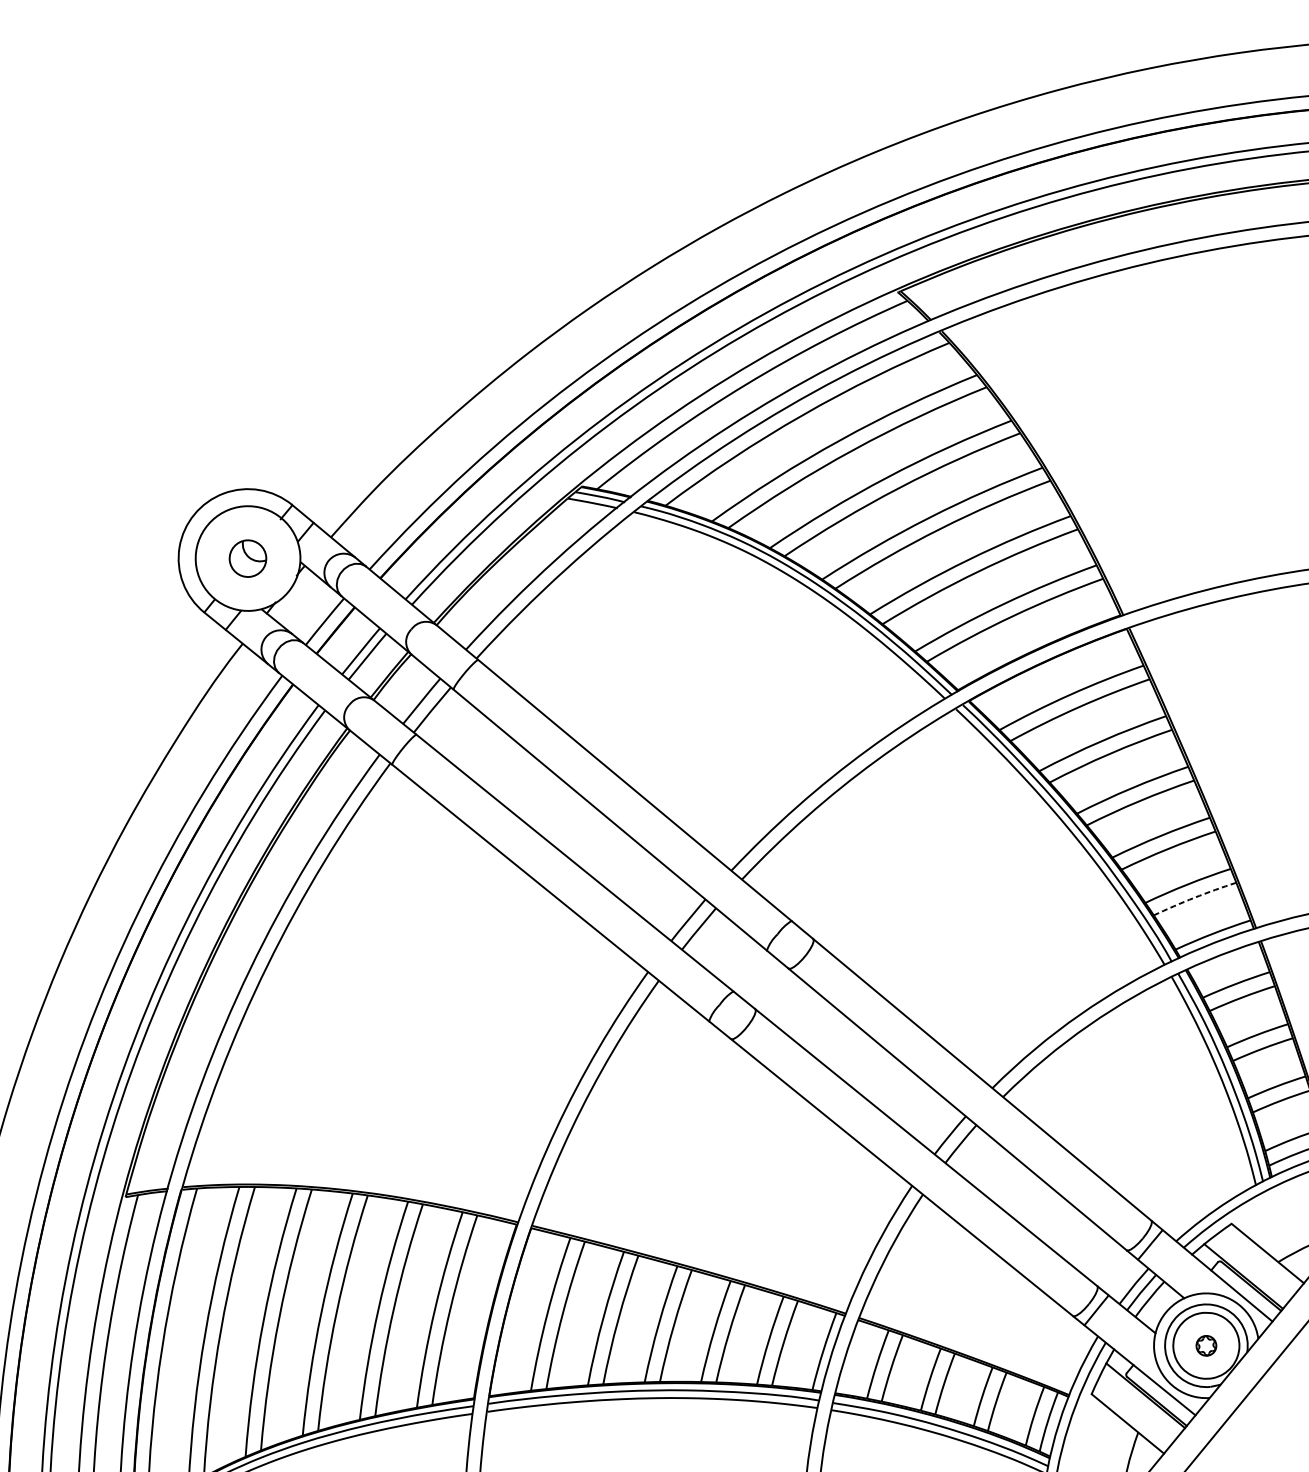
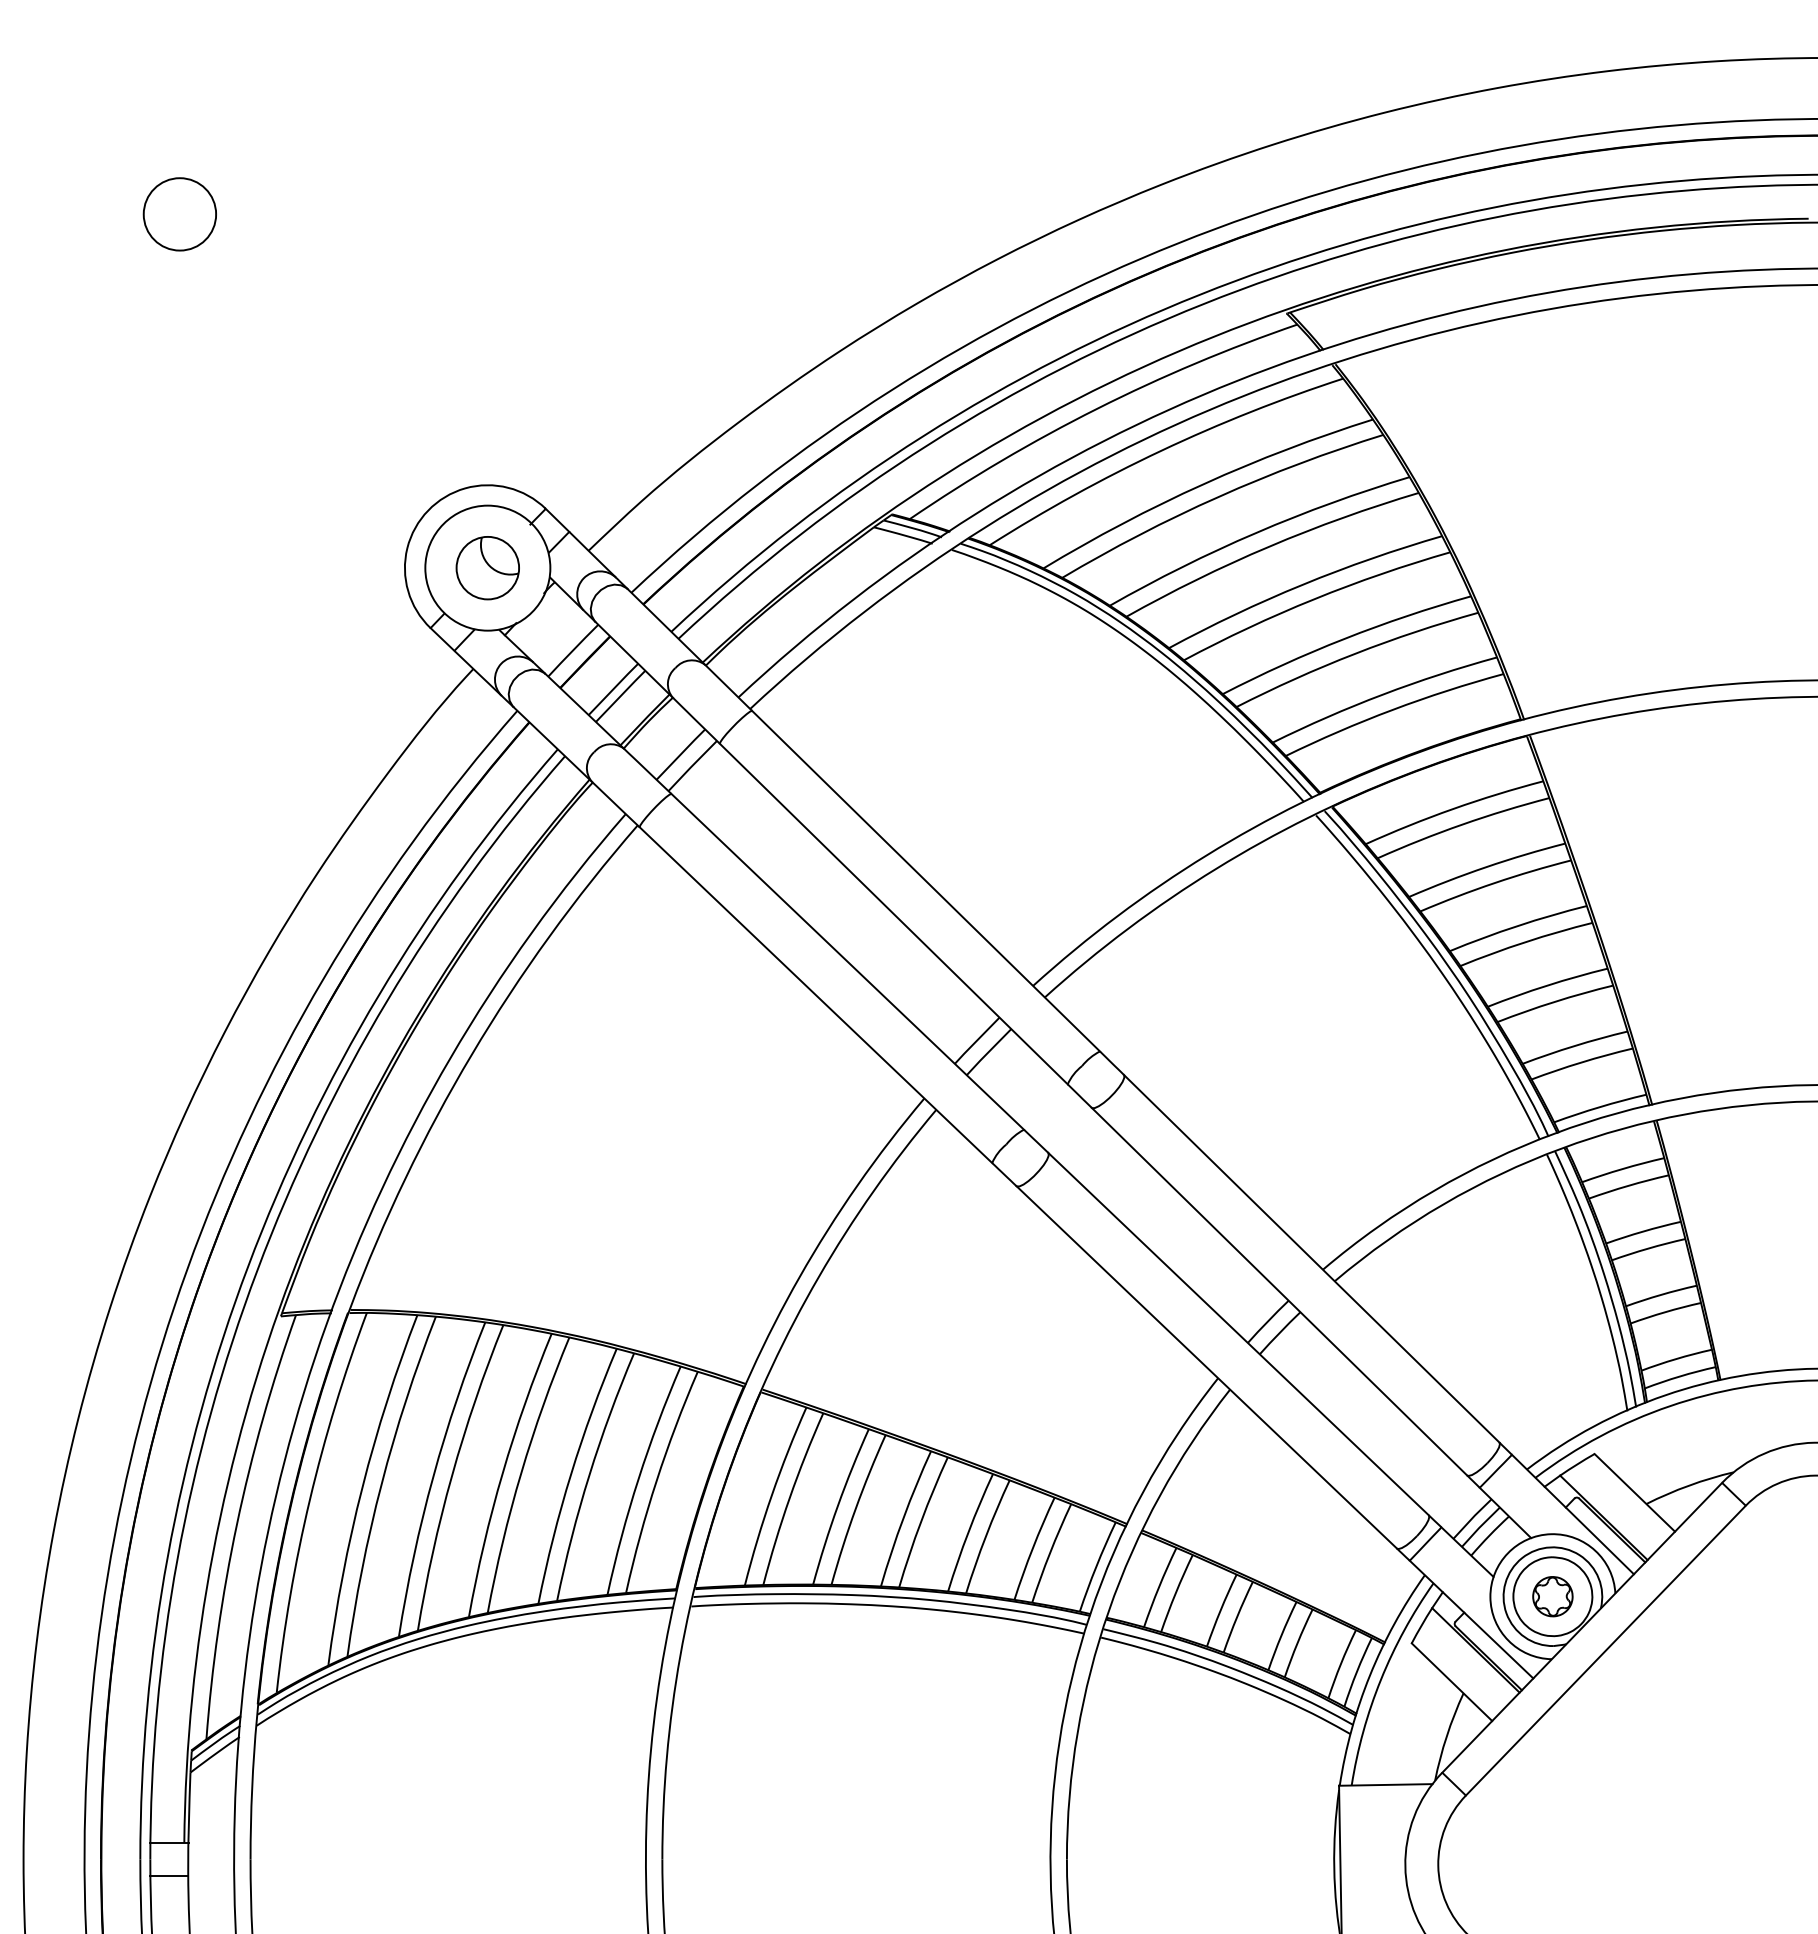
part: (247, 558) -> (487, 568), size x1.43
arc: (1194, 897) -> (1581, 1062), dashed -> solid
part: (1206, 1345) -> (1552, 1596), size x1.67

